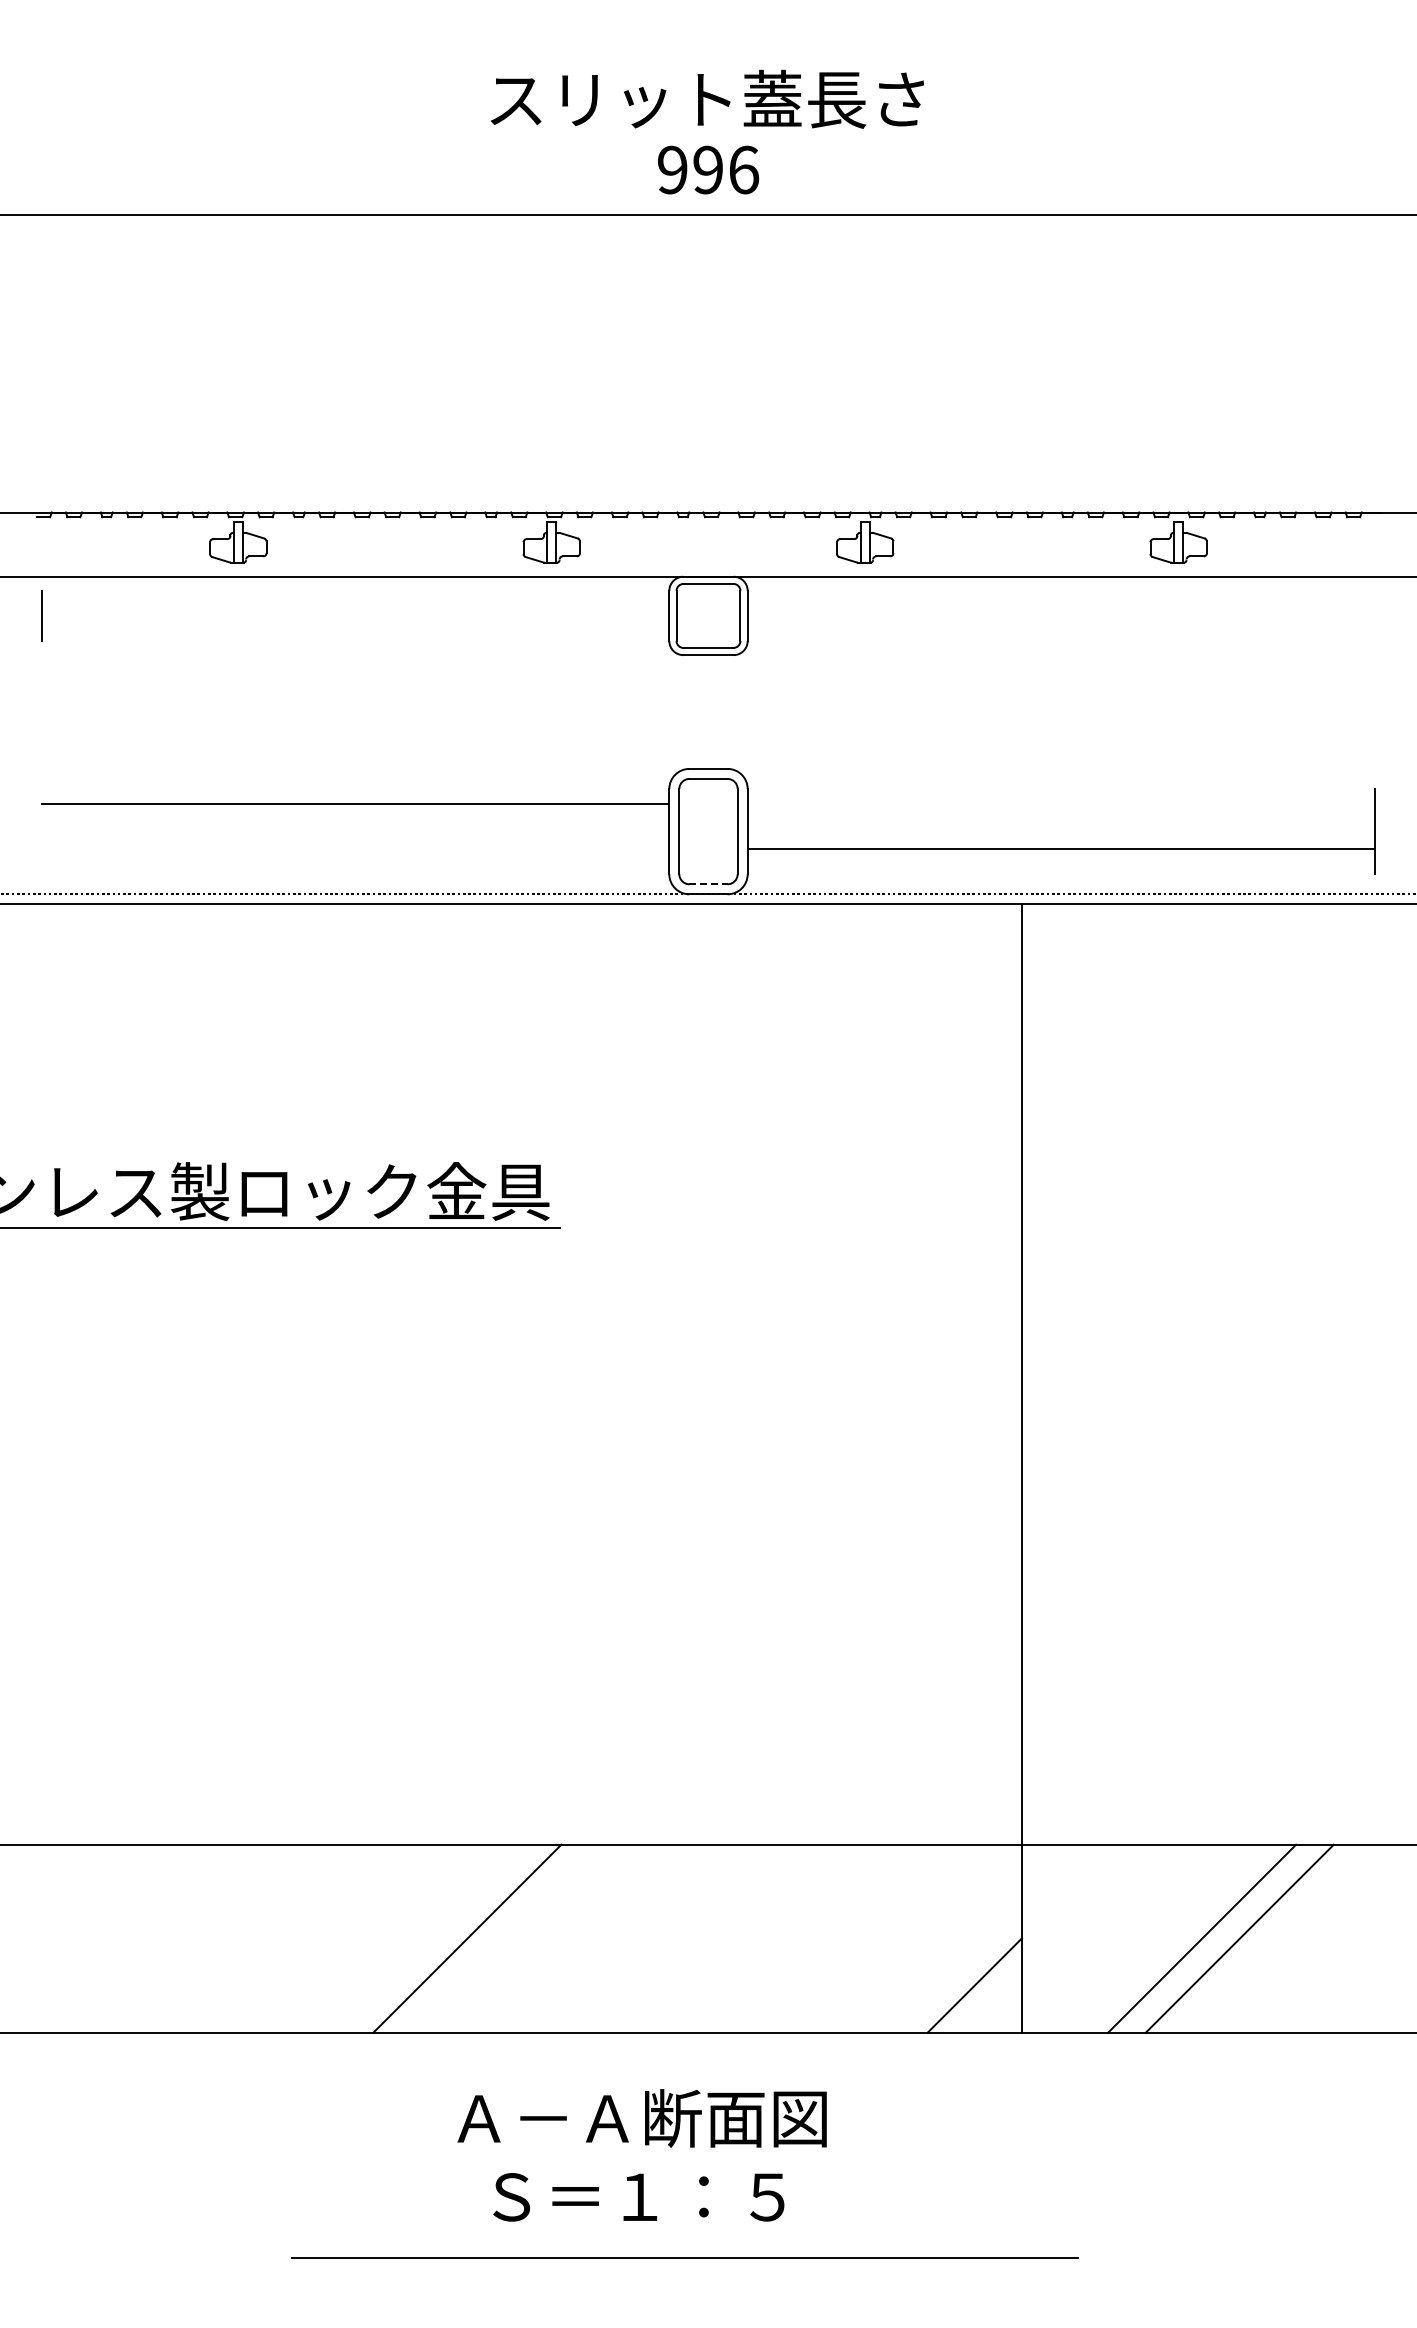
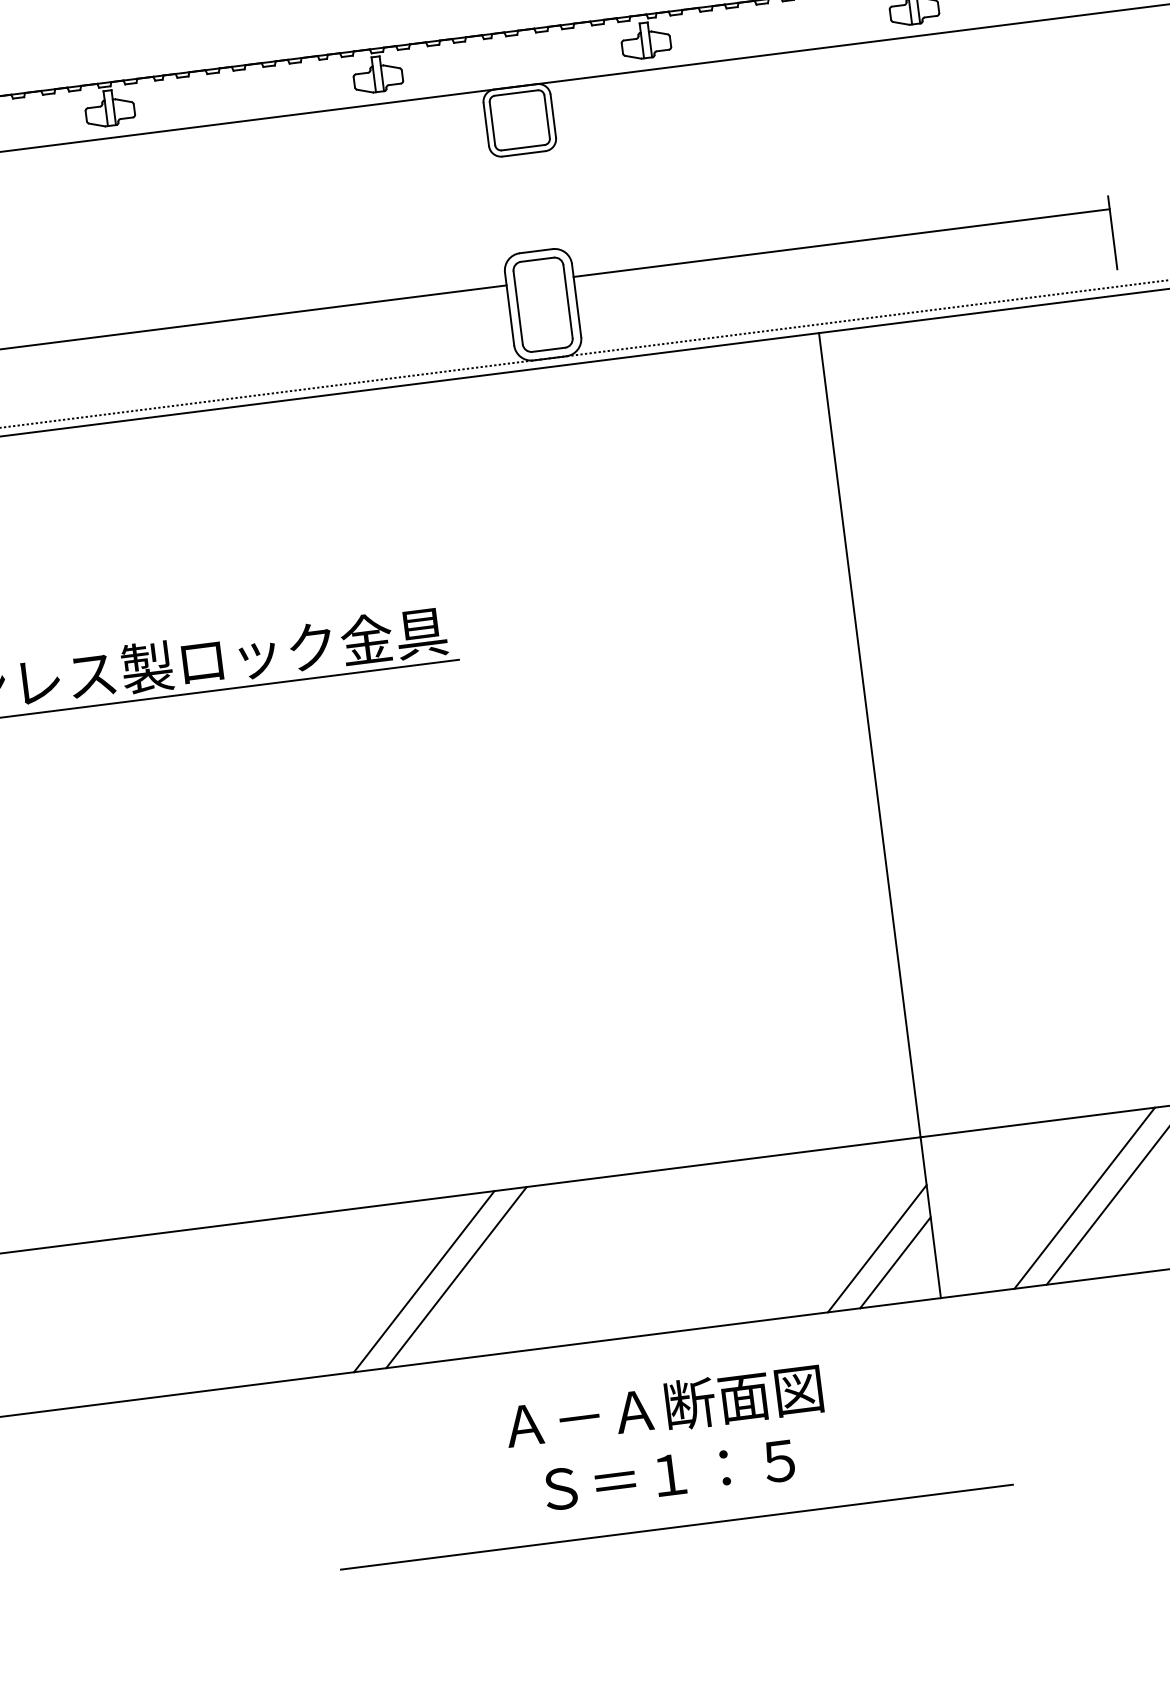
line: (1060, 849) -> (841, 243), moved
line: (709, 884) -> (549, 349), dashed -> solid
line: (429, 1938) -> (424, 1281), added
line: (955, 1966) -> (876, 1248), added
text: (641, 2155) -> (667, 1439), moved

